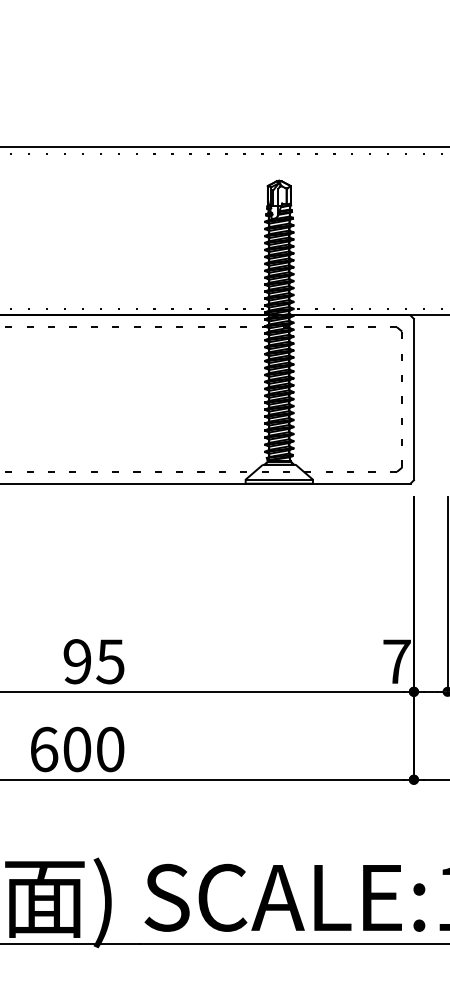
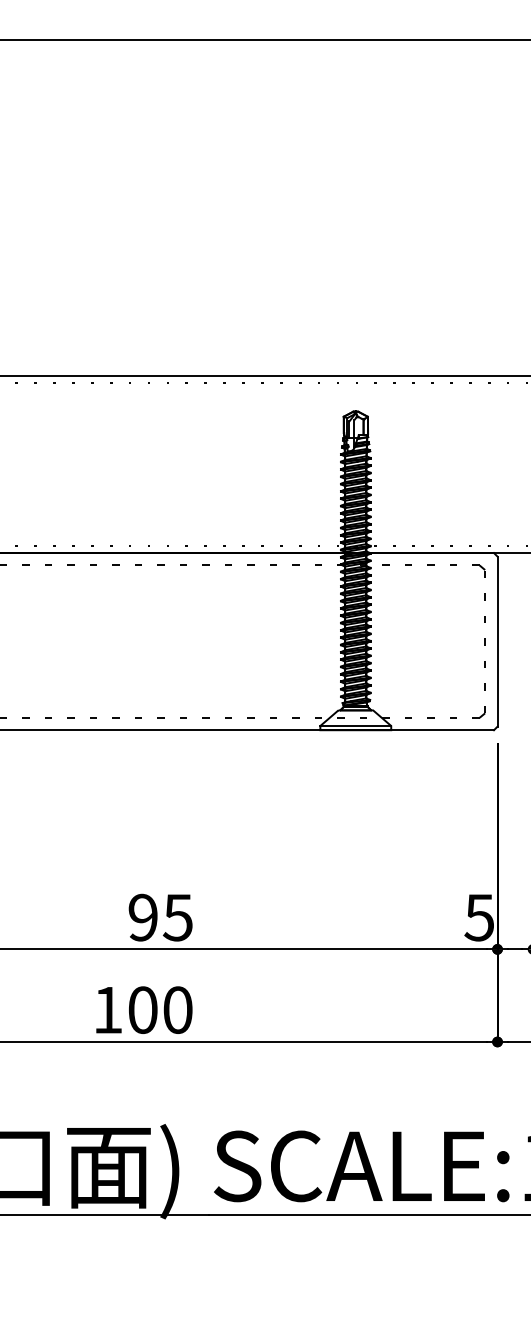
text: (396, 661) -> (479, 917), 7 -> 5
text: (44, 748) -> (108, 1009), 600 -> 100

